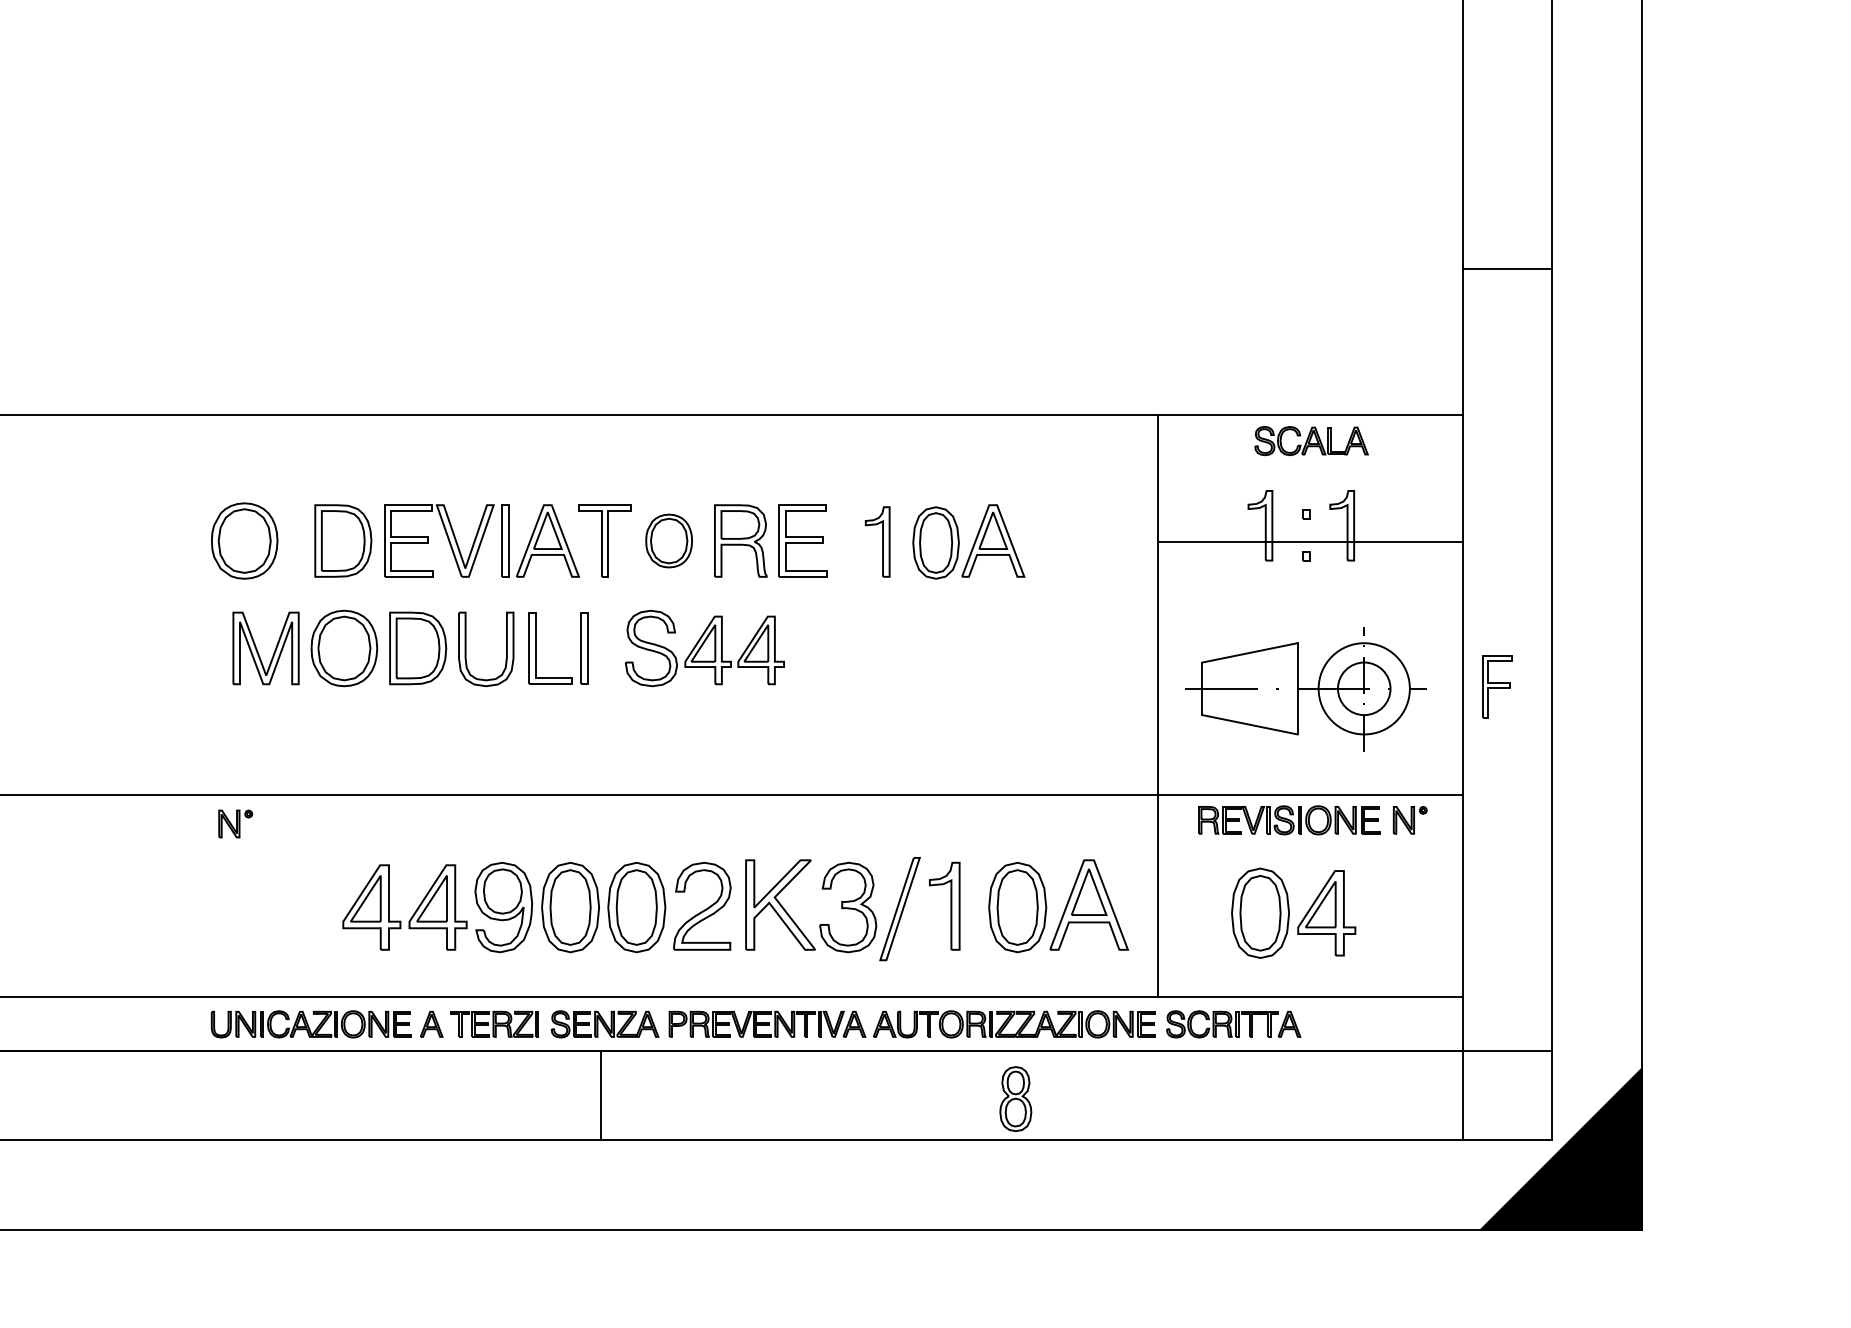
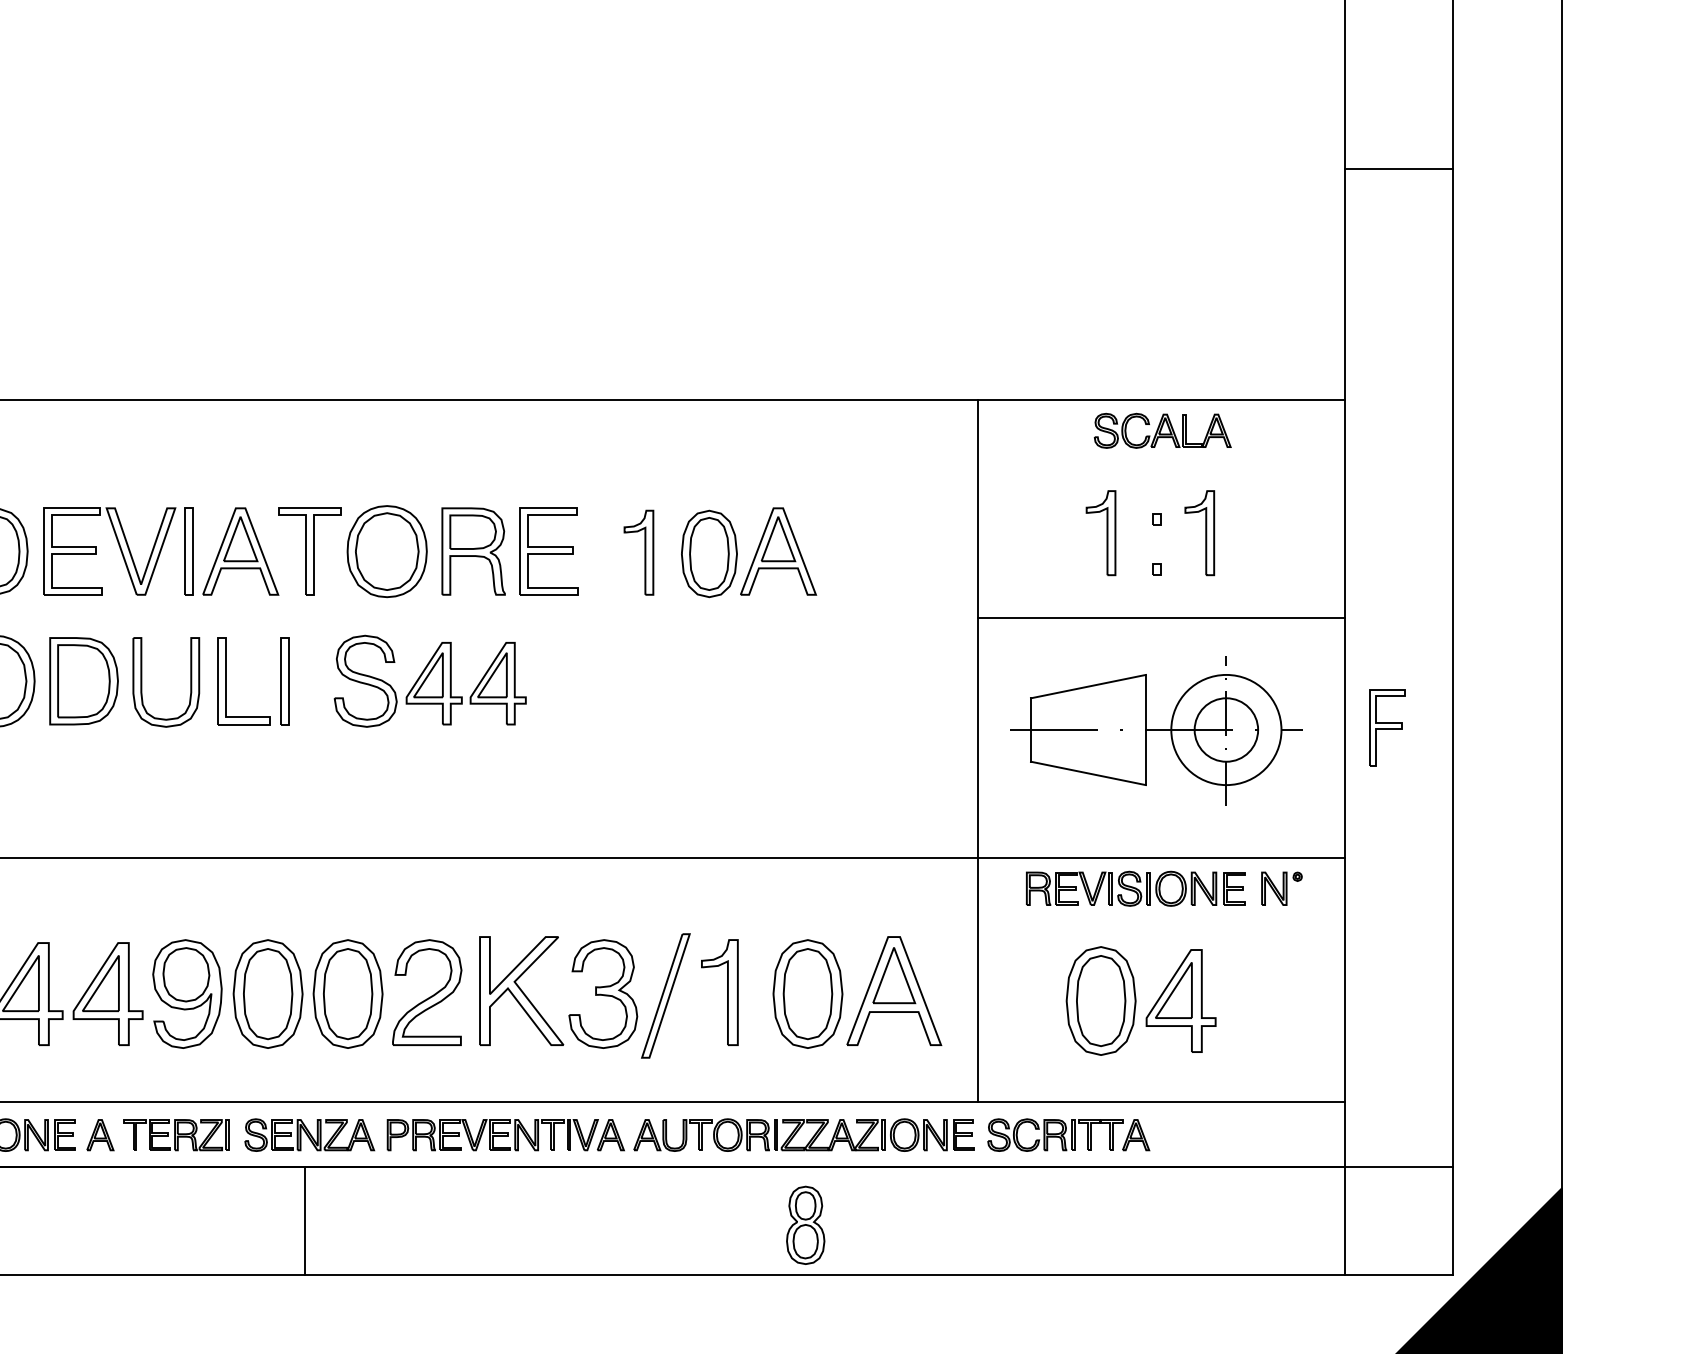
line: (1507, 269) -> (1399, 169), moved
part: (668, 540) -> (386, 550), size x1.43
line: (1310, 542) -> (1161, 618), moved

